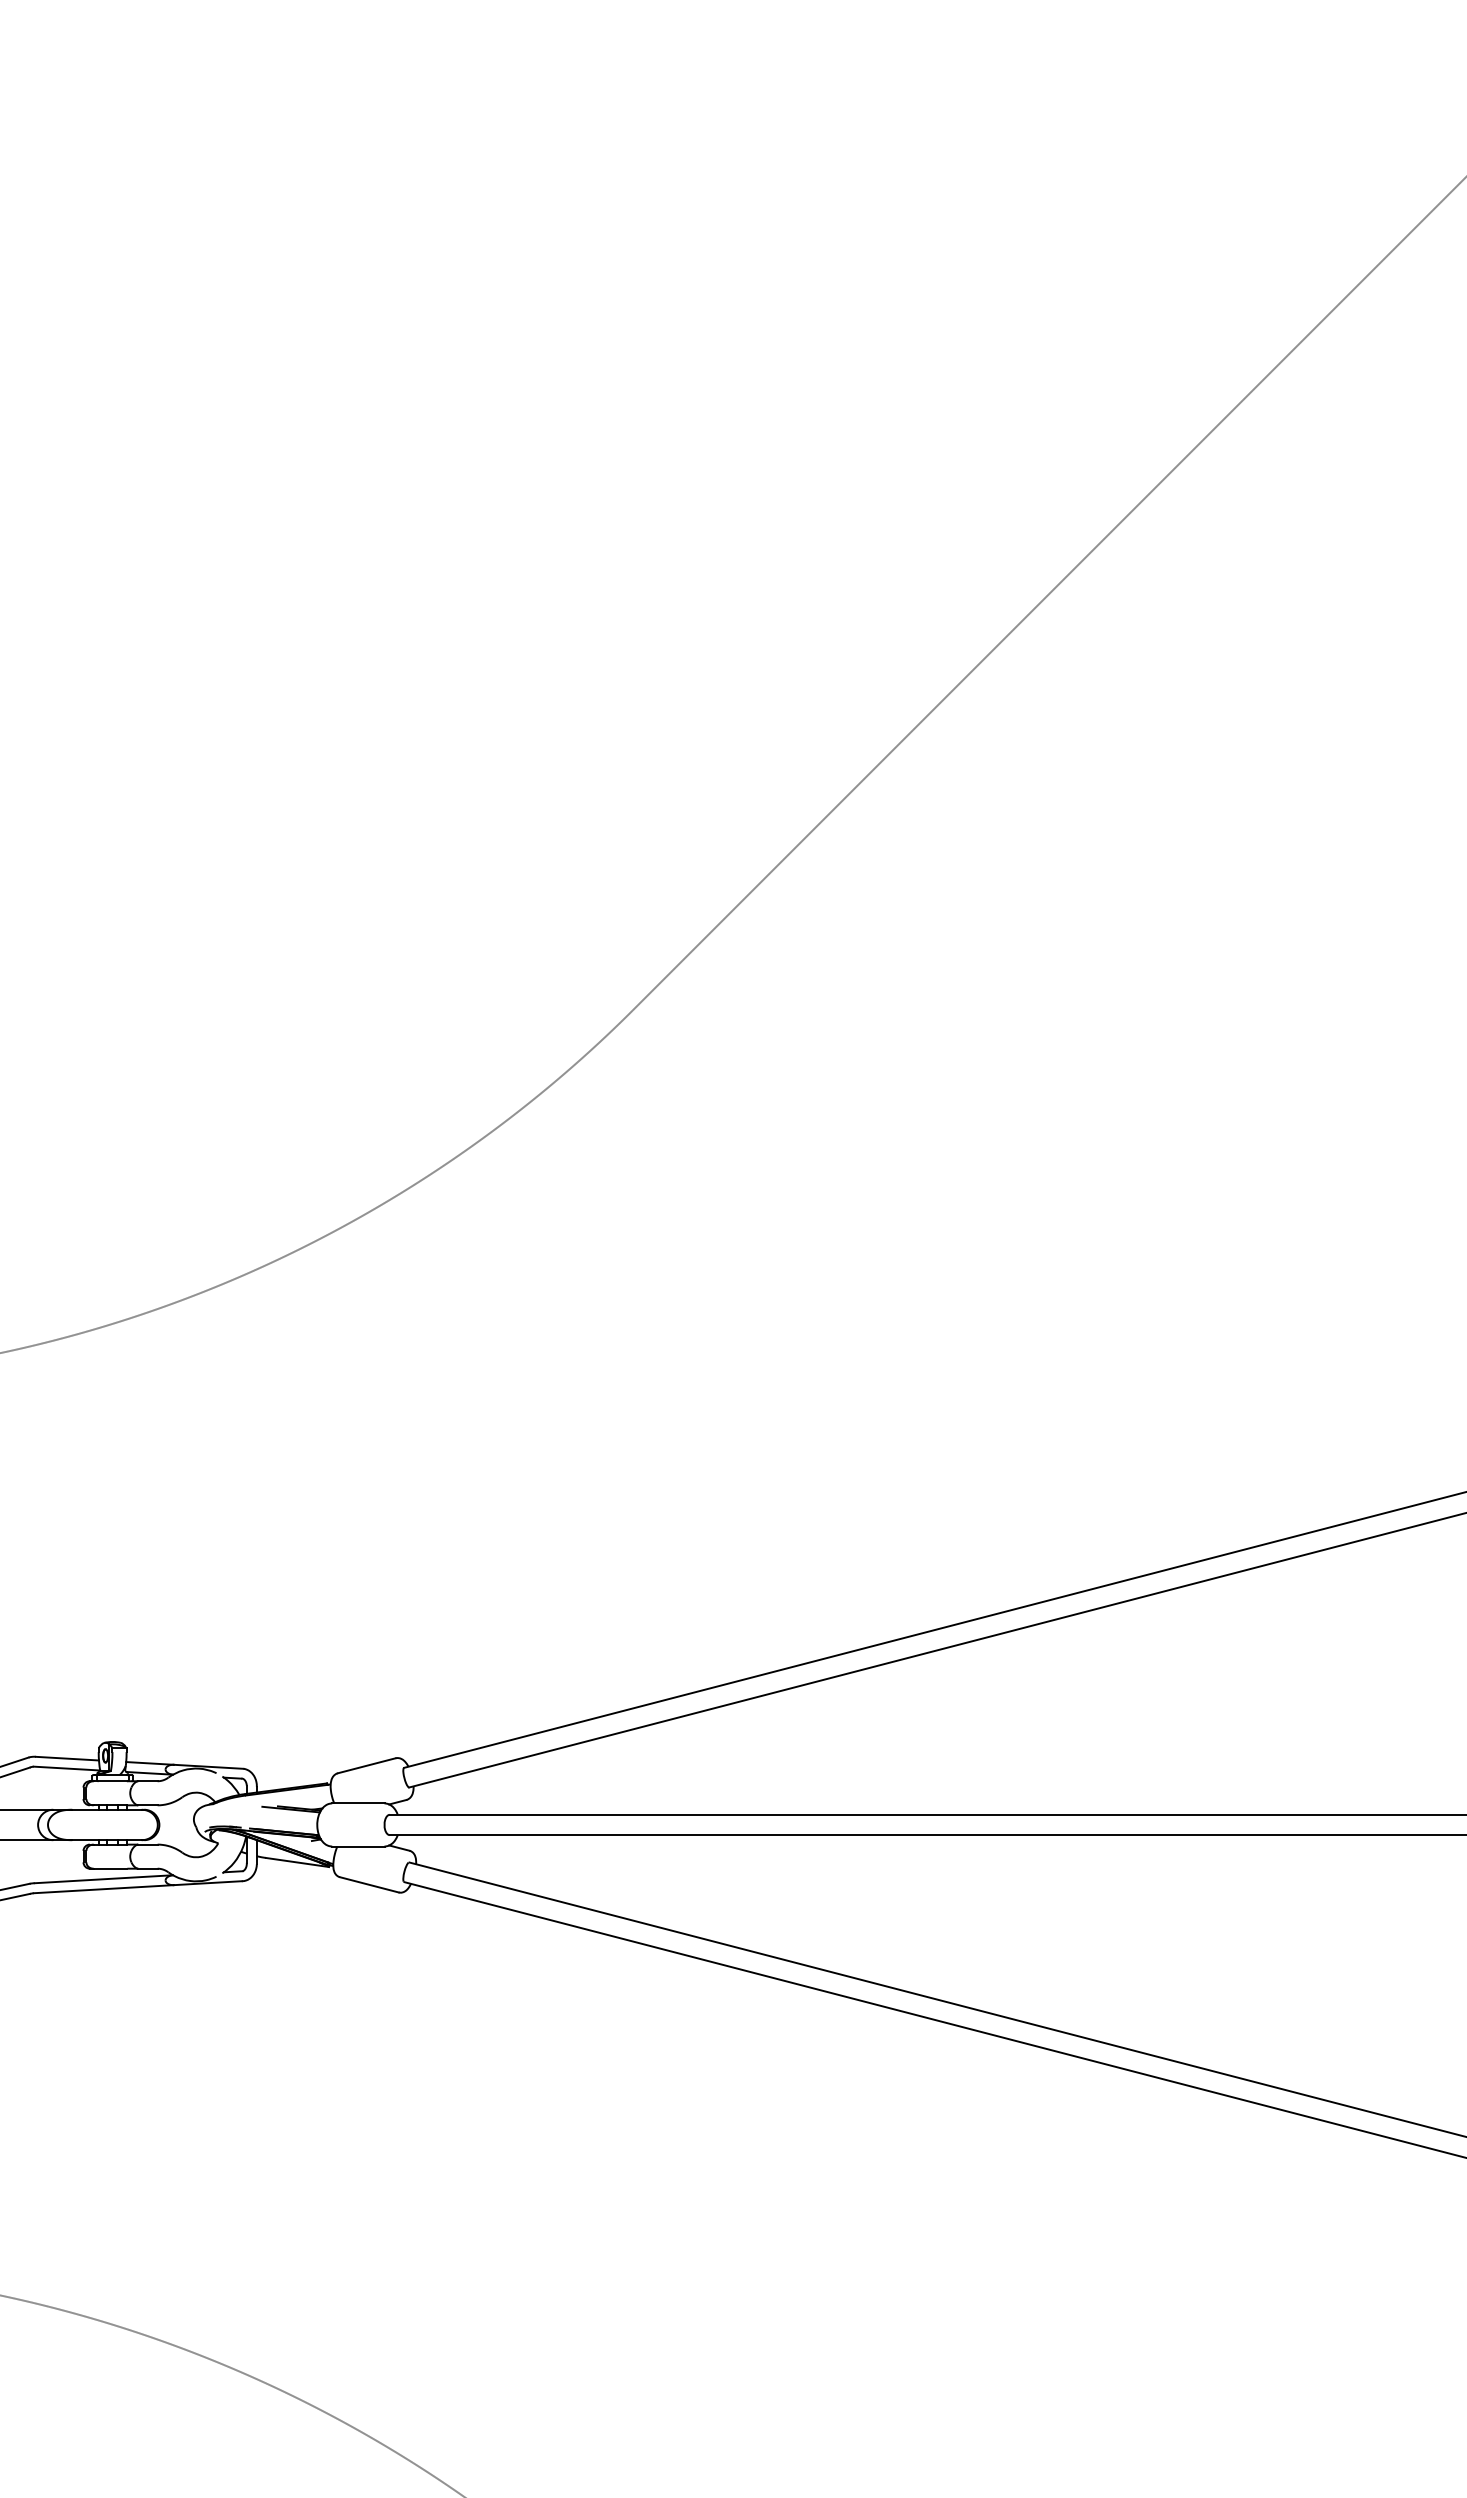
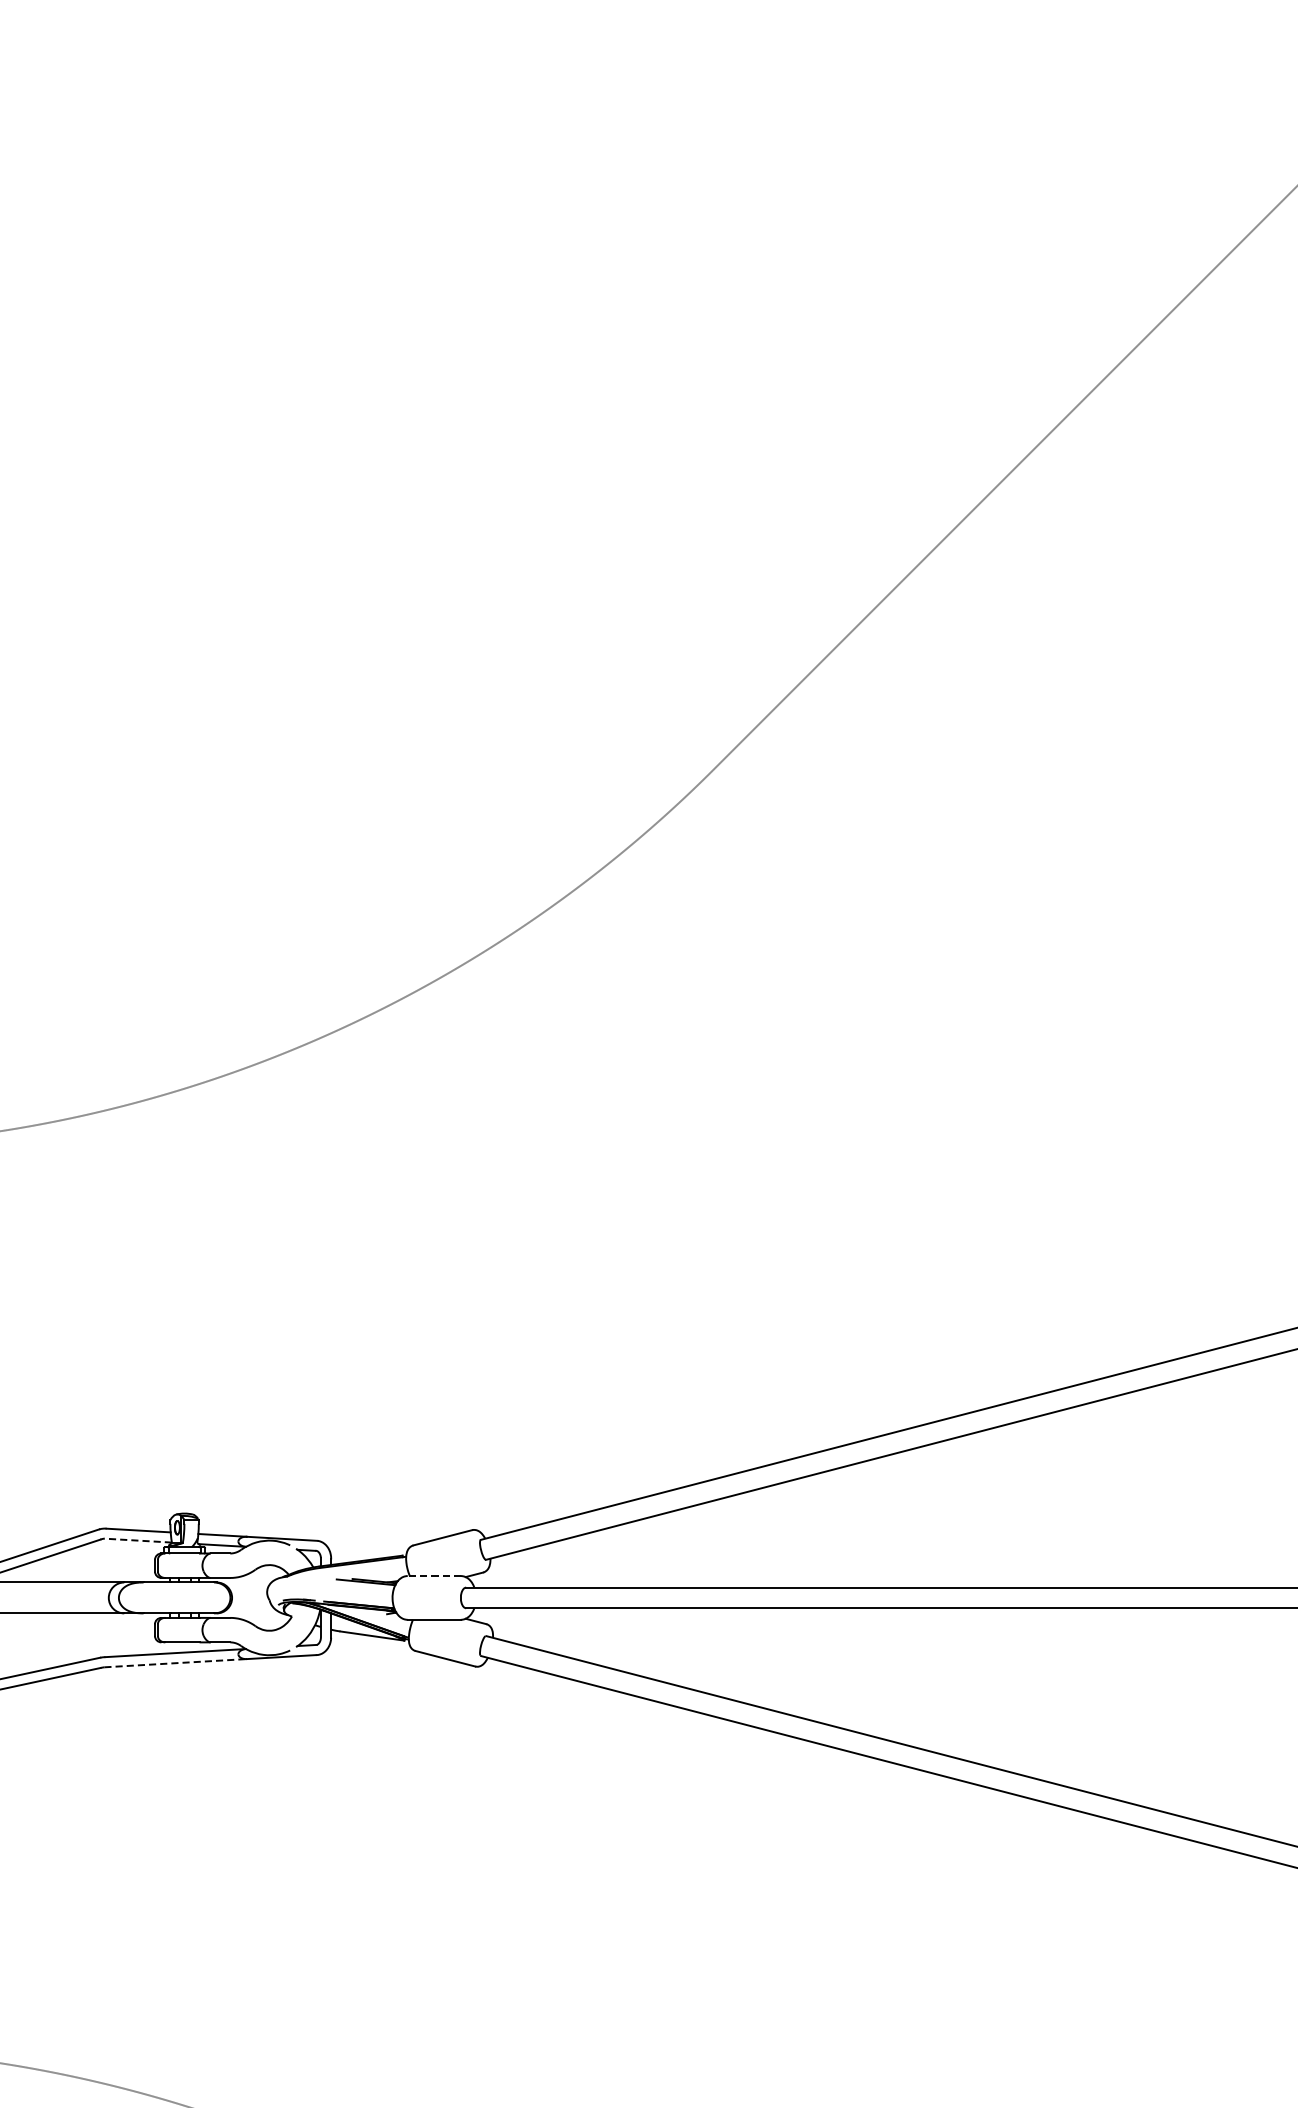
line: (66, 1768) -> (137, 1540), solid -> dashed
line: (357, 1803) -> (433, 1576), solid -> dashed
line: (104, 1889) -> (176, 1663), solid -> dashed

